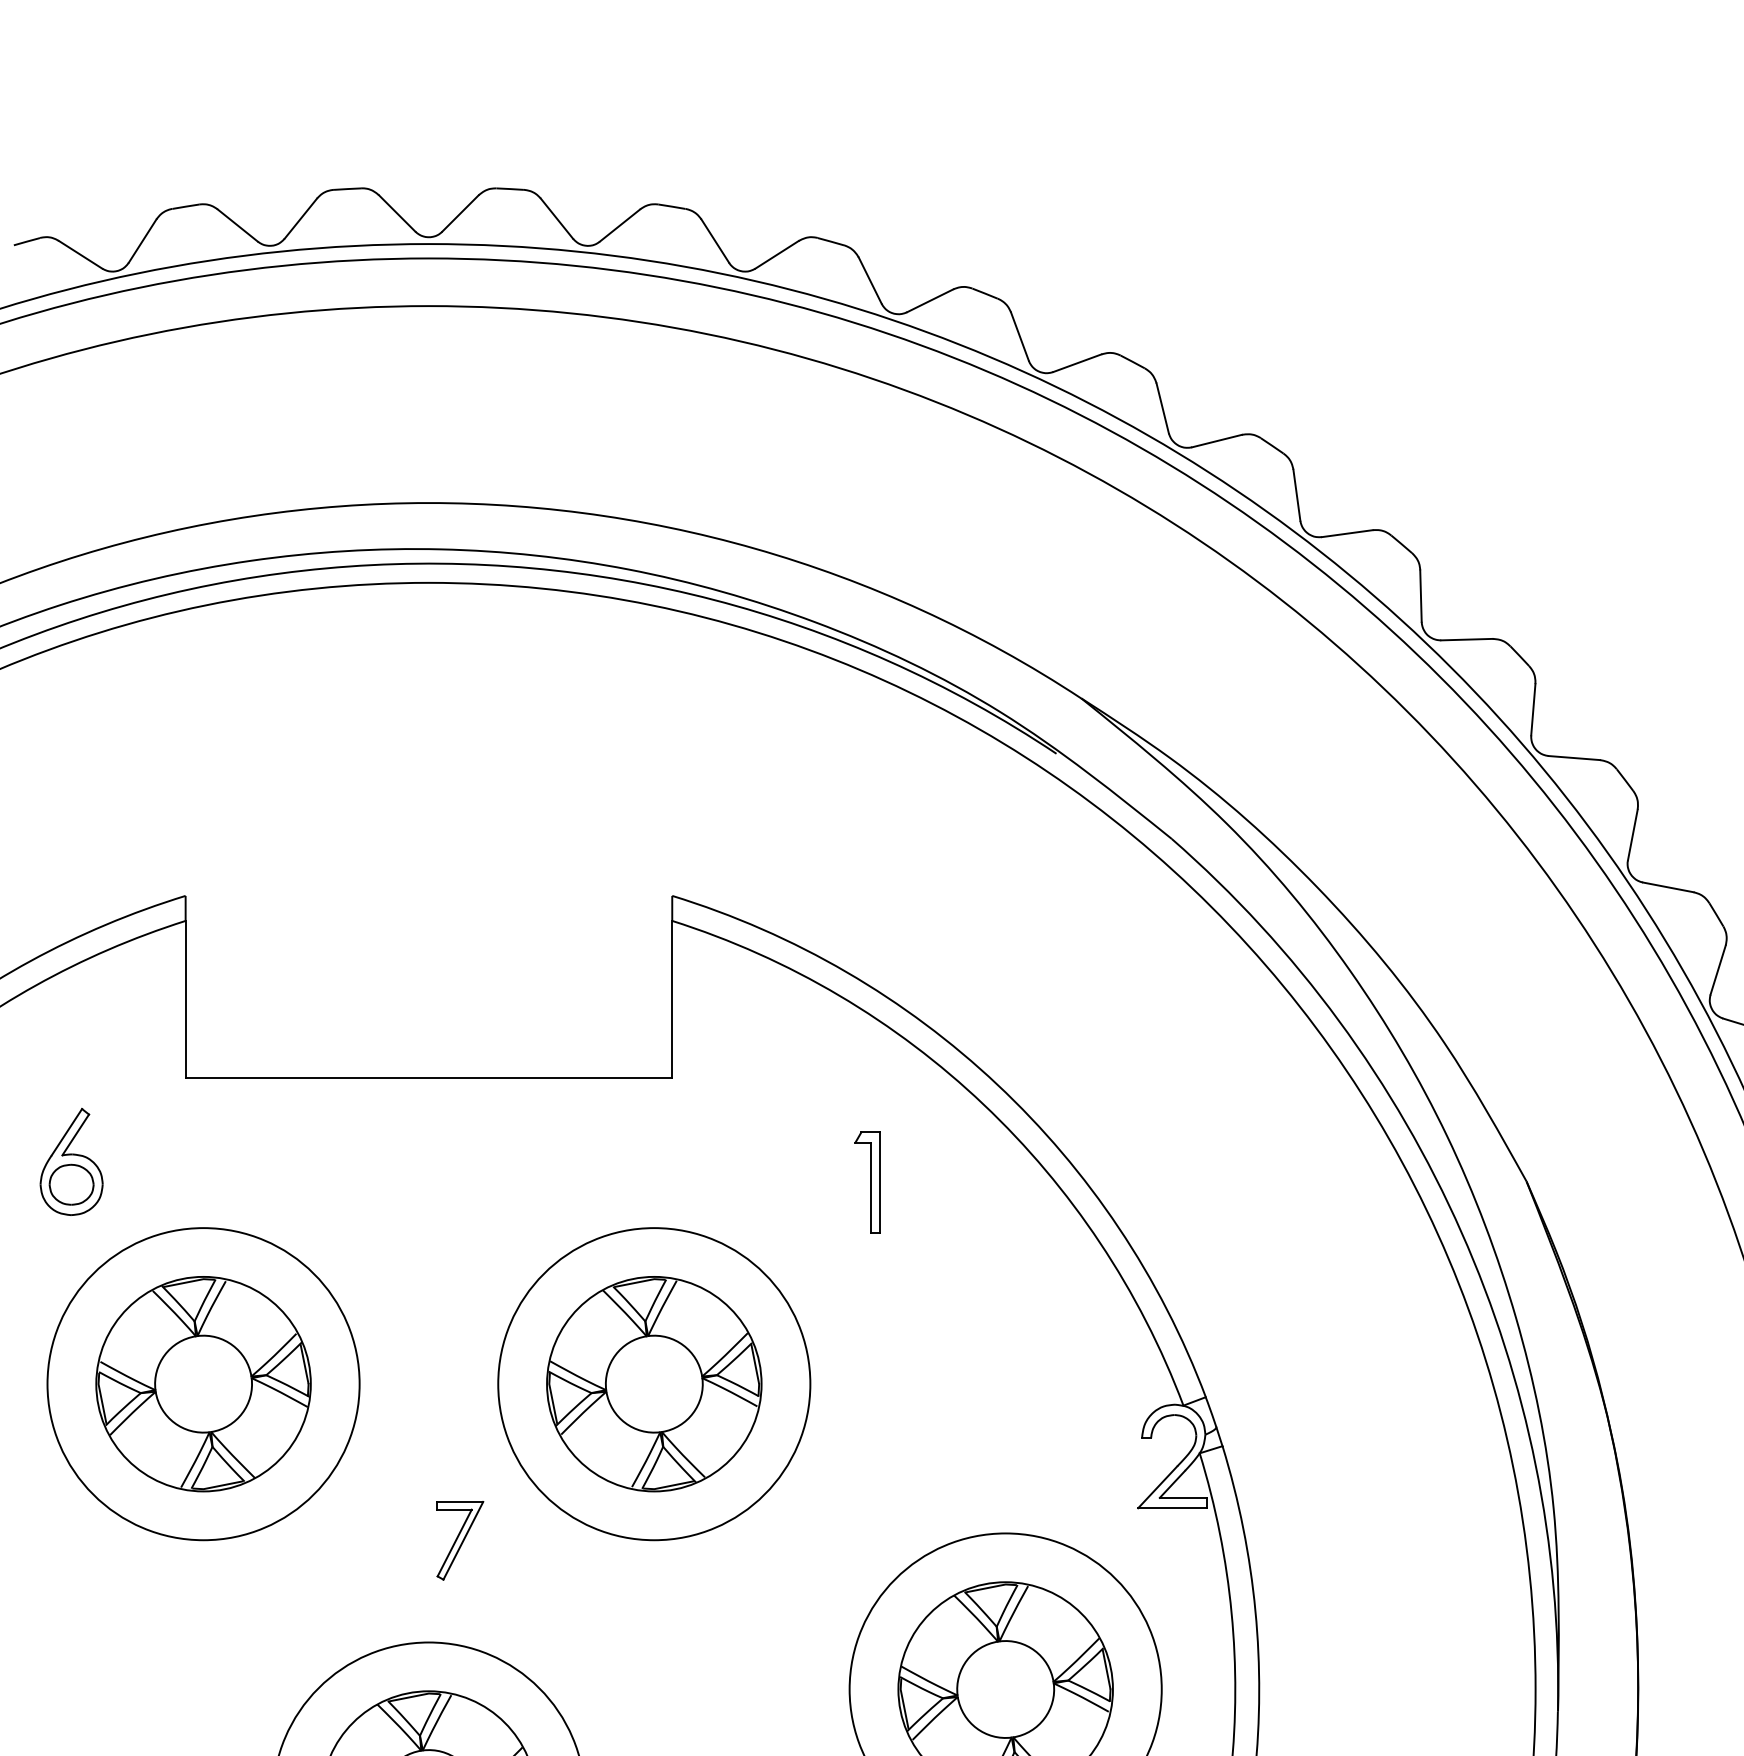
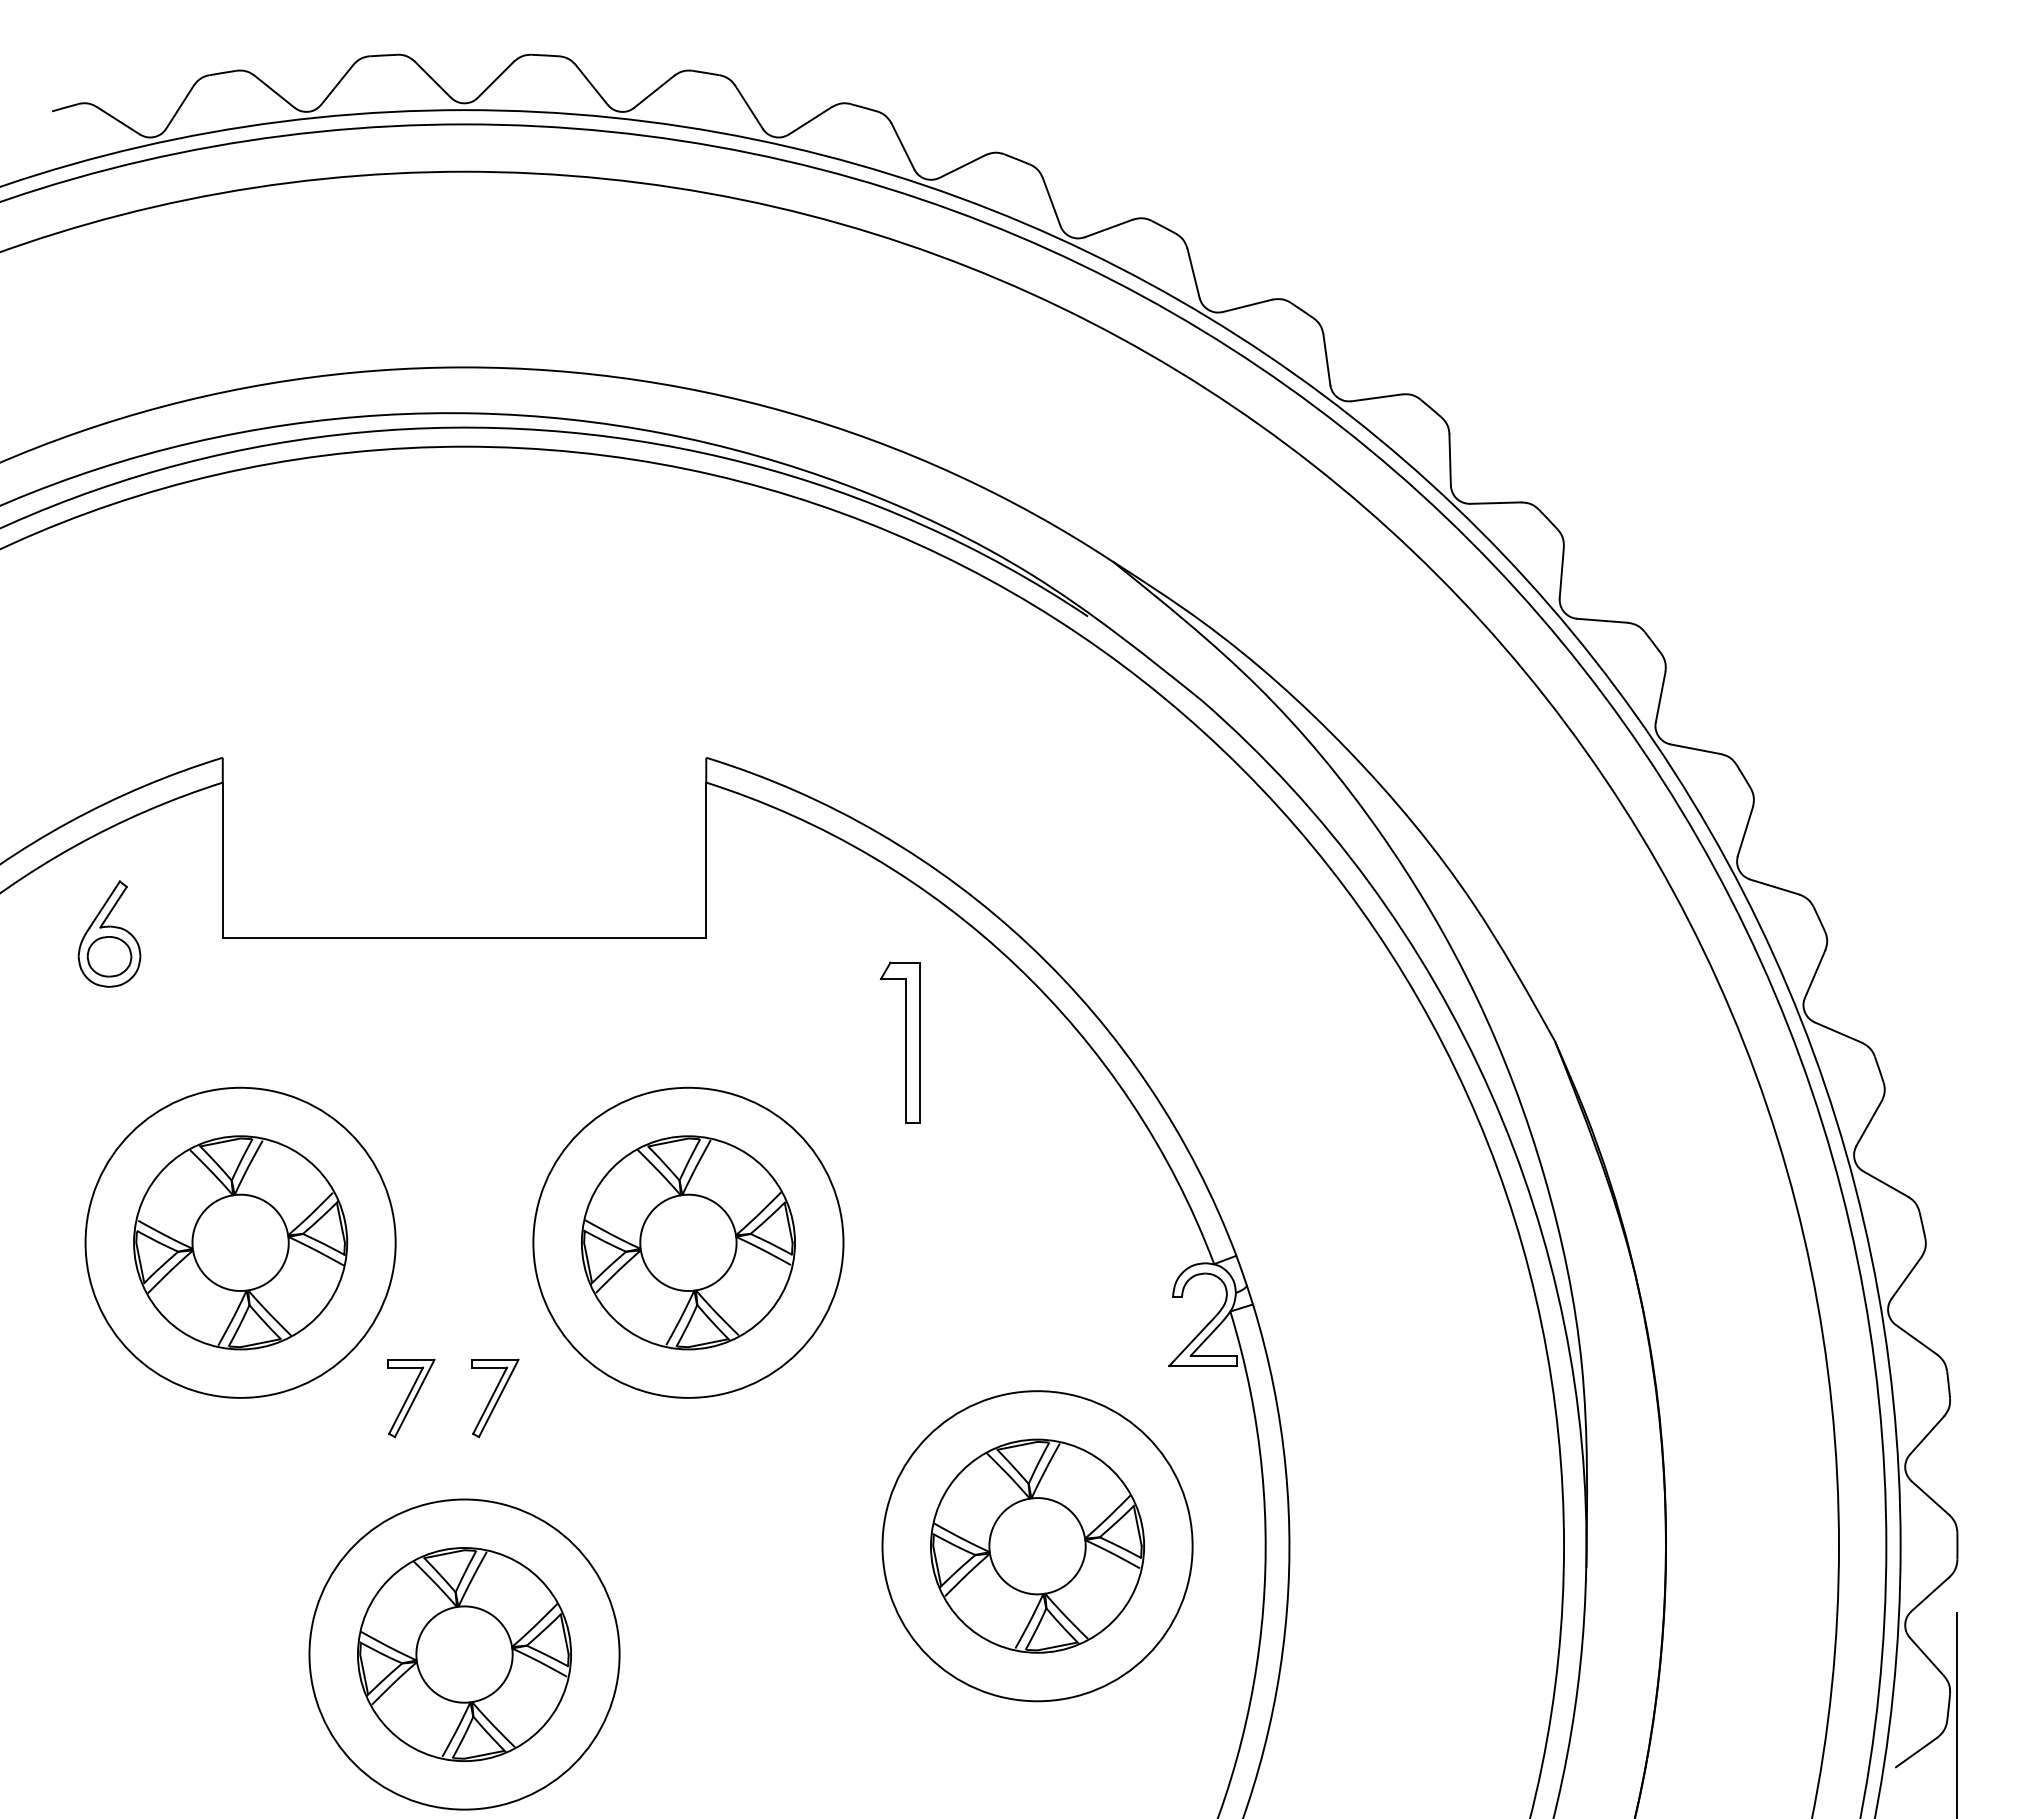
part: (71, 1161) -> (109, 933), moved
part: (867, 1182) -> (900, 1042), size x1.6
part: (375, 1540) -> (411, 1398), added

